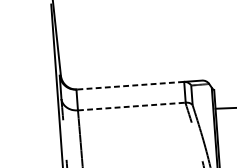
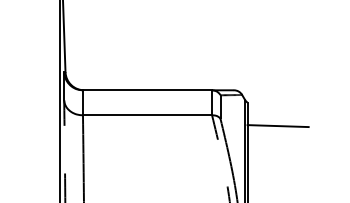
line: (130, 85) -> (147, 90), dashed -> solid
line: (131, 106) -> (147, 115), dashed -> solid

